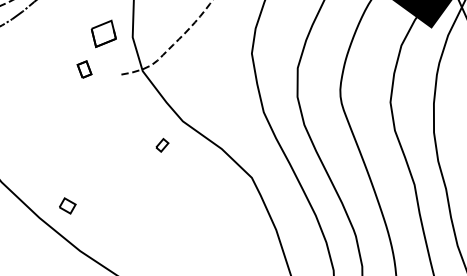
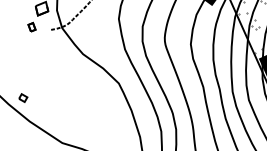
part: (162, 145) -> (72, 66), removed

